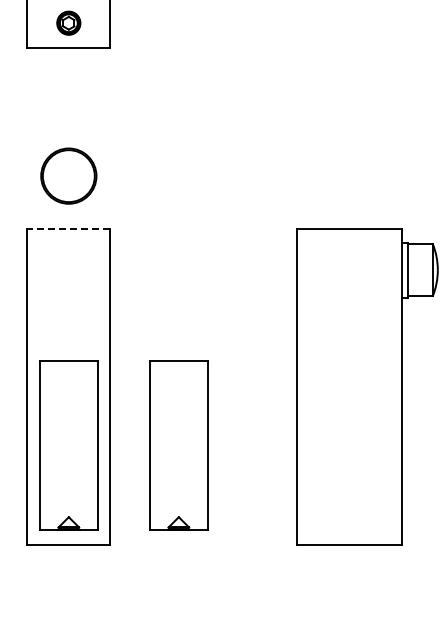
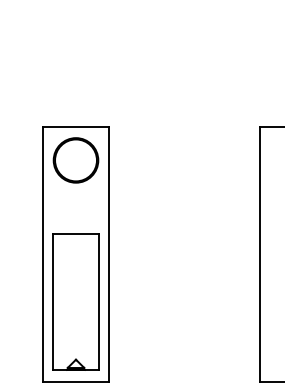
part: (68, 175) -> (75, 159), moved
line: (68, 228) -> (75, 126), dashed -> solid
part: (178, 445) -> (164, 301), removed

